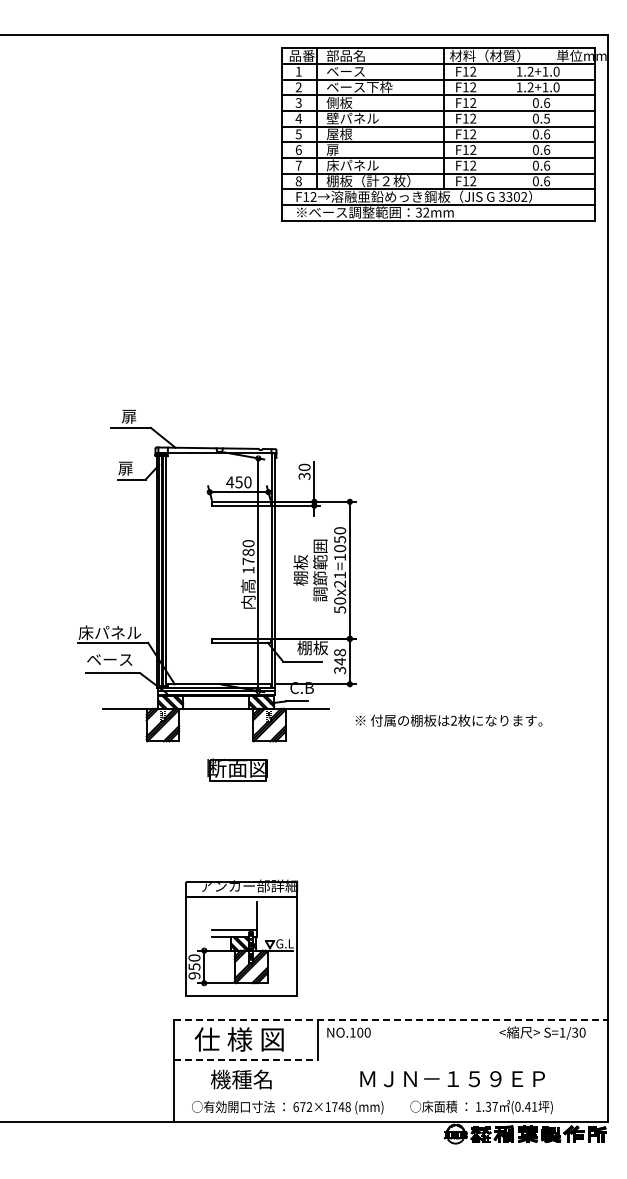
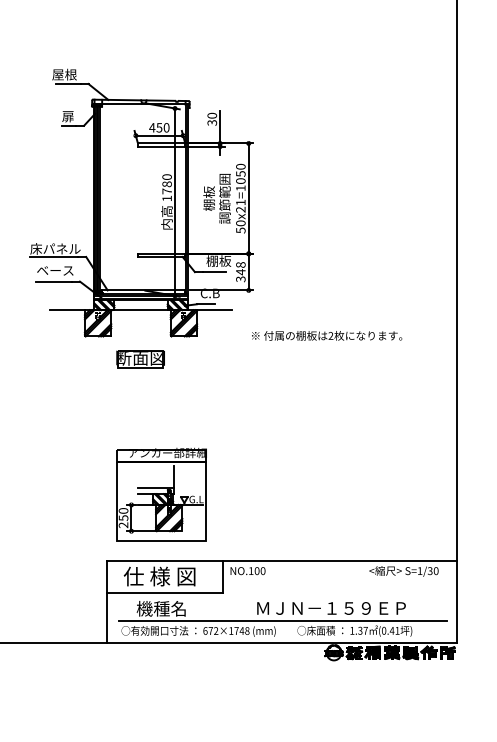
text: (121, 416) -> (64, 74), 扉 -> 屋根
text: (448, 720) -> (326, 335), moved
part: (237, 769) -> (140, 359), moved
text: (194, 975) -> (123, 525), 950 -> 250
line: (391, 1020) -> (282, 561), dashed -> solid
line: (246, 1059) -> (165, 592), dashed -> solid
line: (392, 1095) -> (283, 621), added

